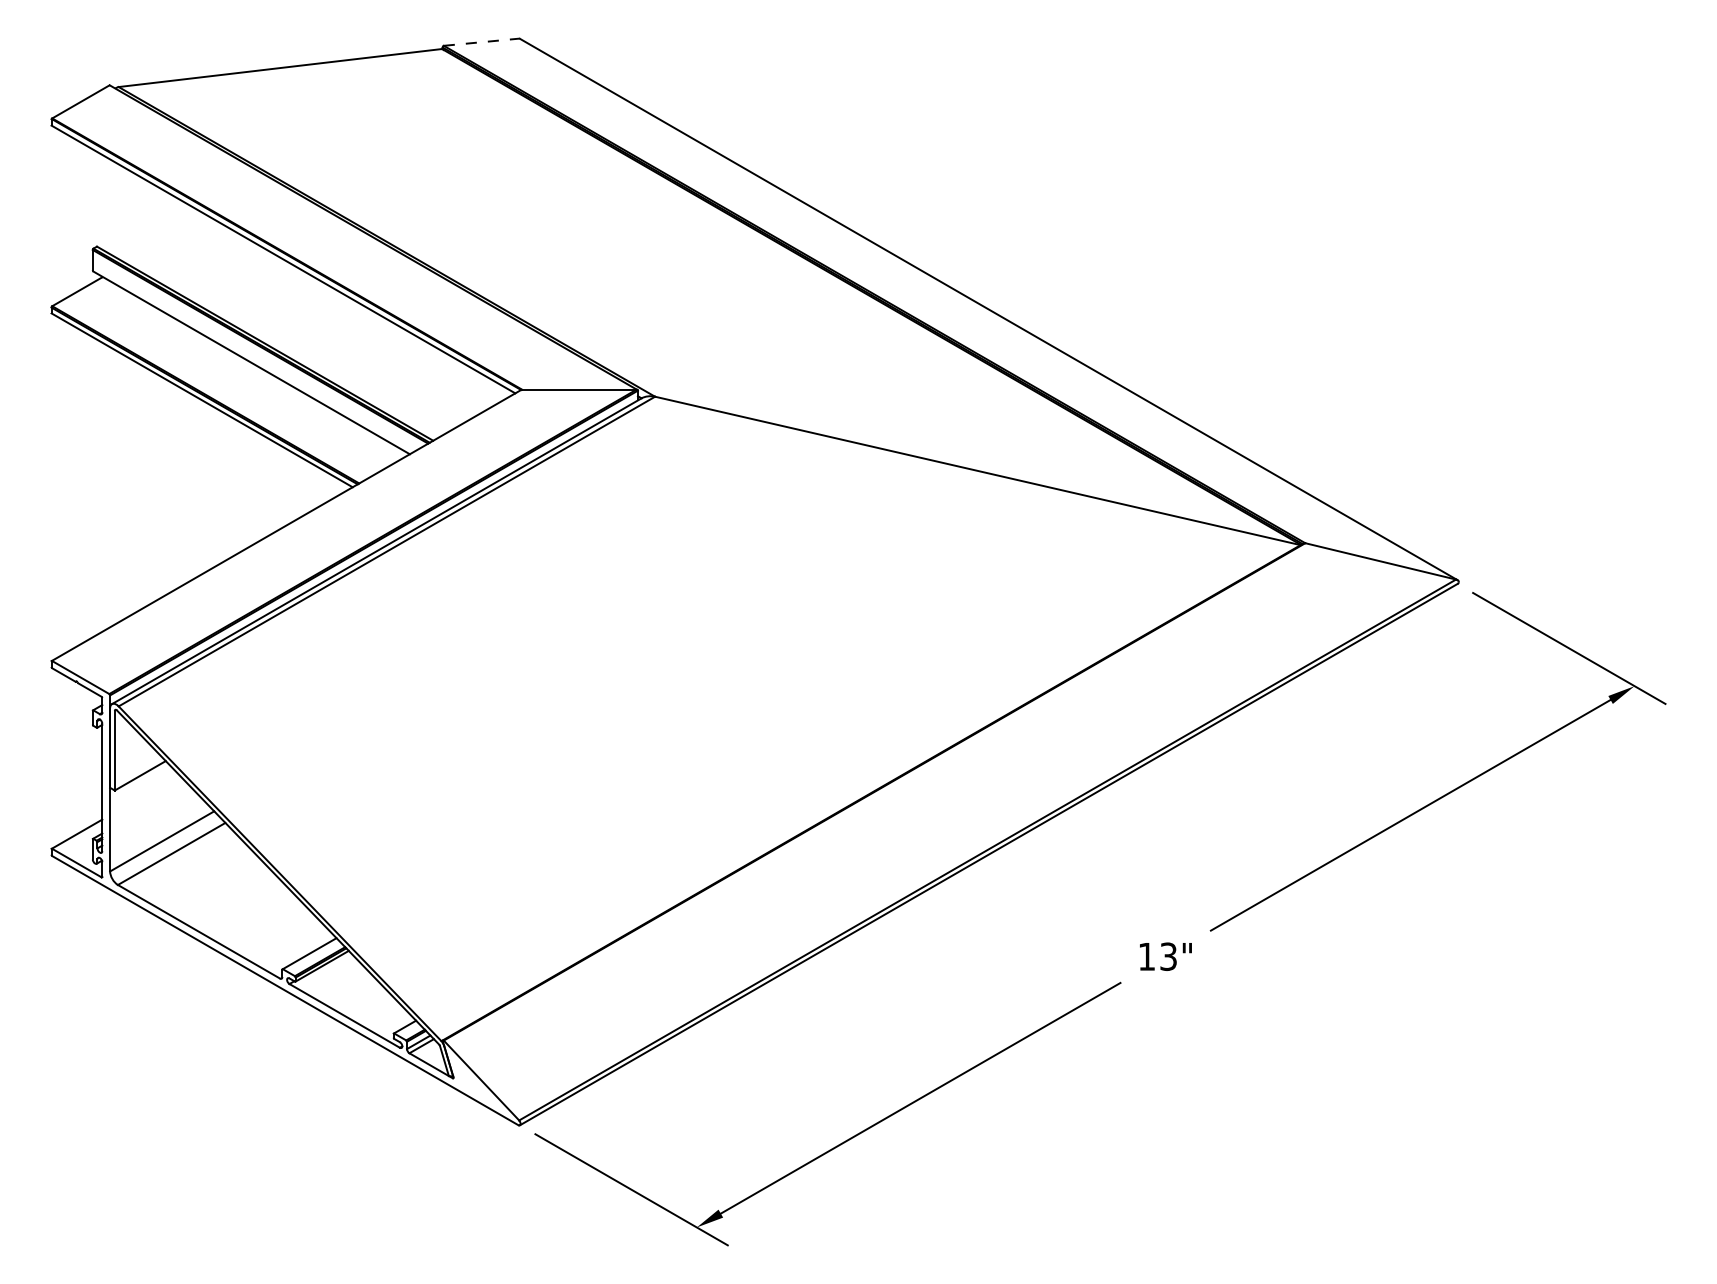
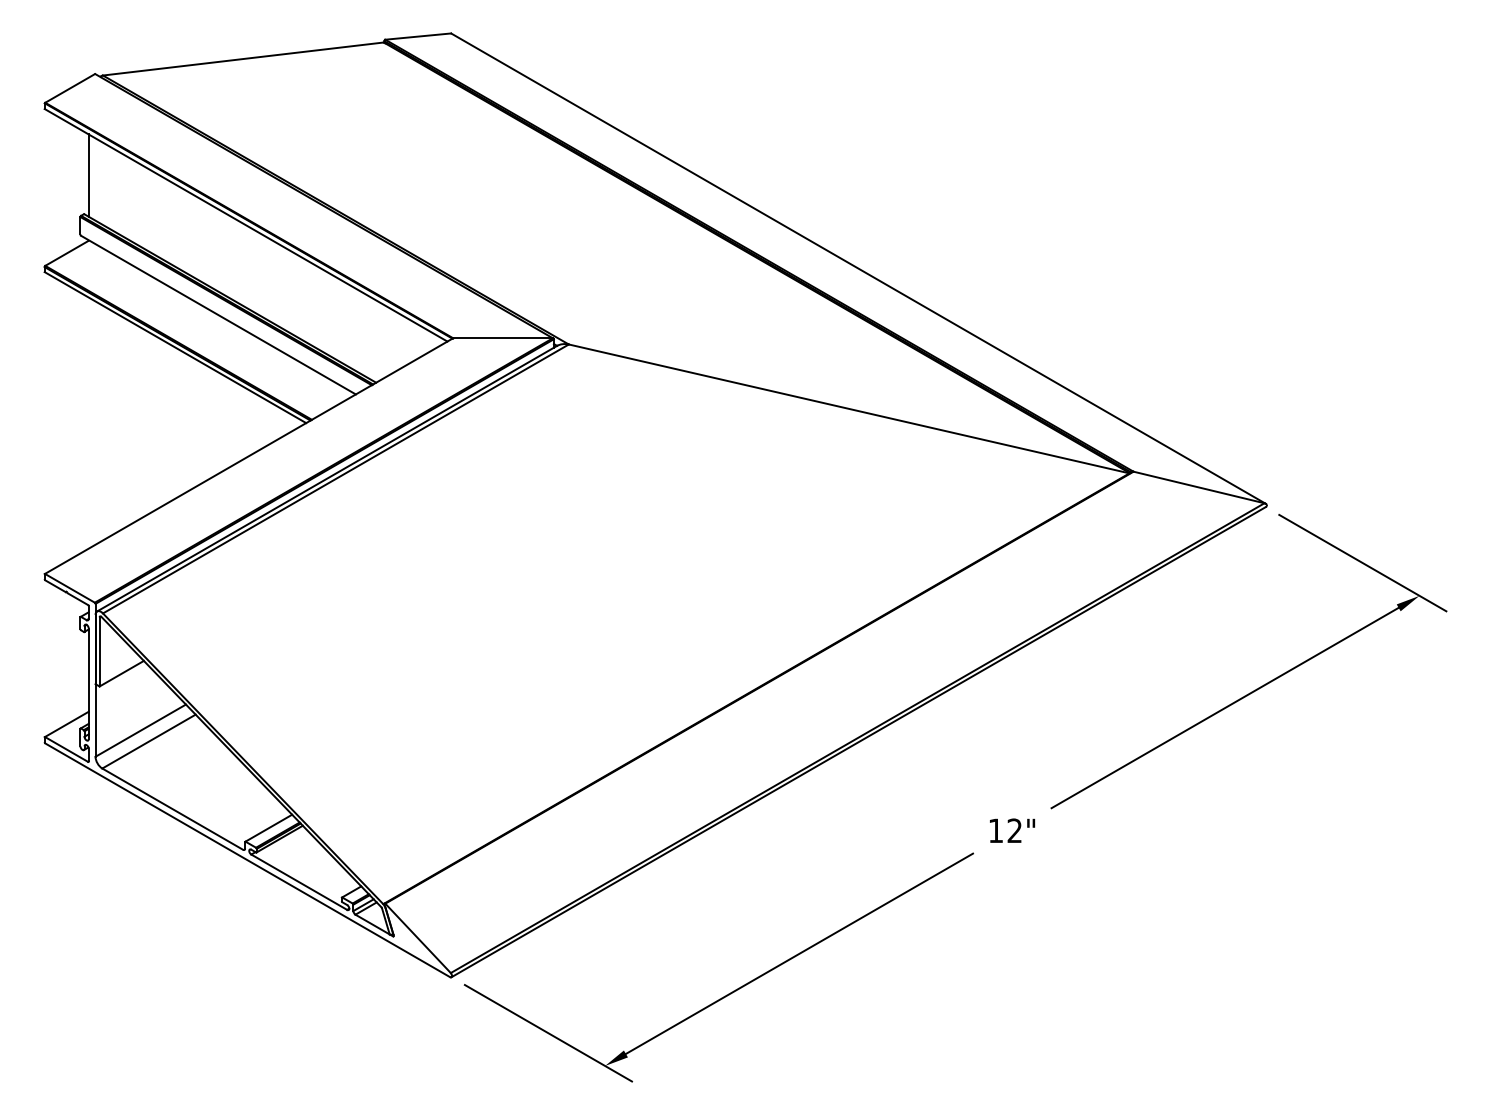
line: (481, 42) -> (418, 36), dashed -> solid
line: (102, 201) -> (88, 174), added
text: (1168, 956) -> (1014, 830), 13" -> 12"

